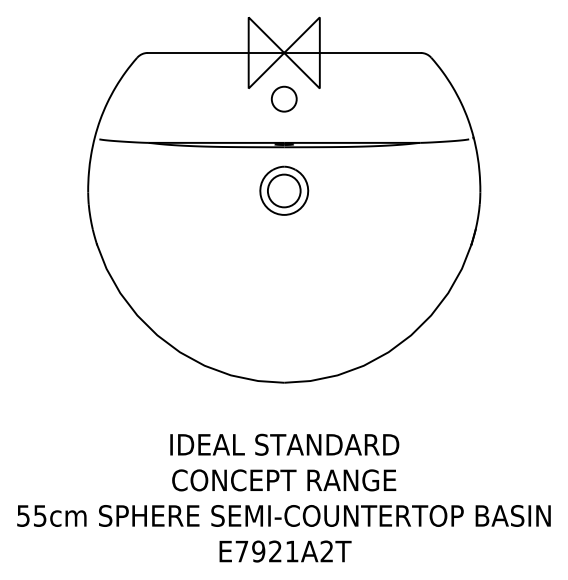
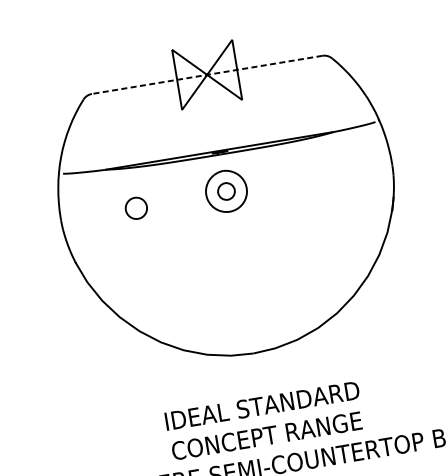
line: (283, 52) -> (206, 74), solid -> dashed
circle: (283, 98) -> (135, 207), moved
circle: (283, 190) -> (225, 191), size x0.6

